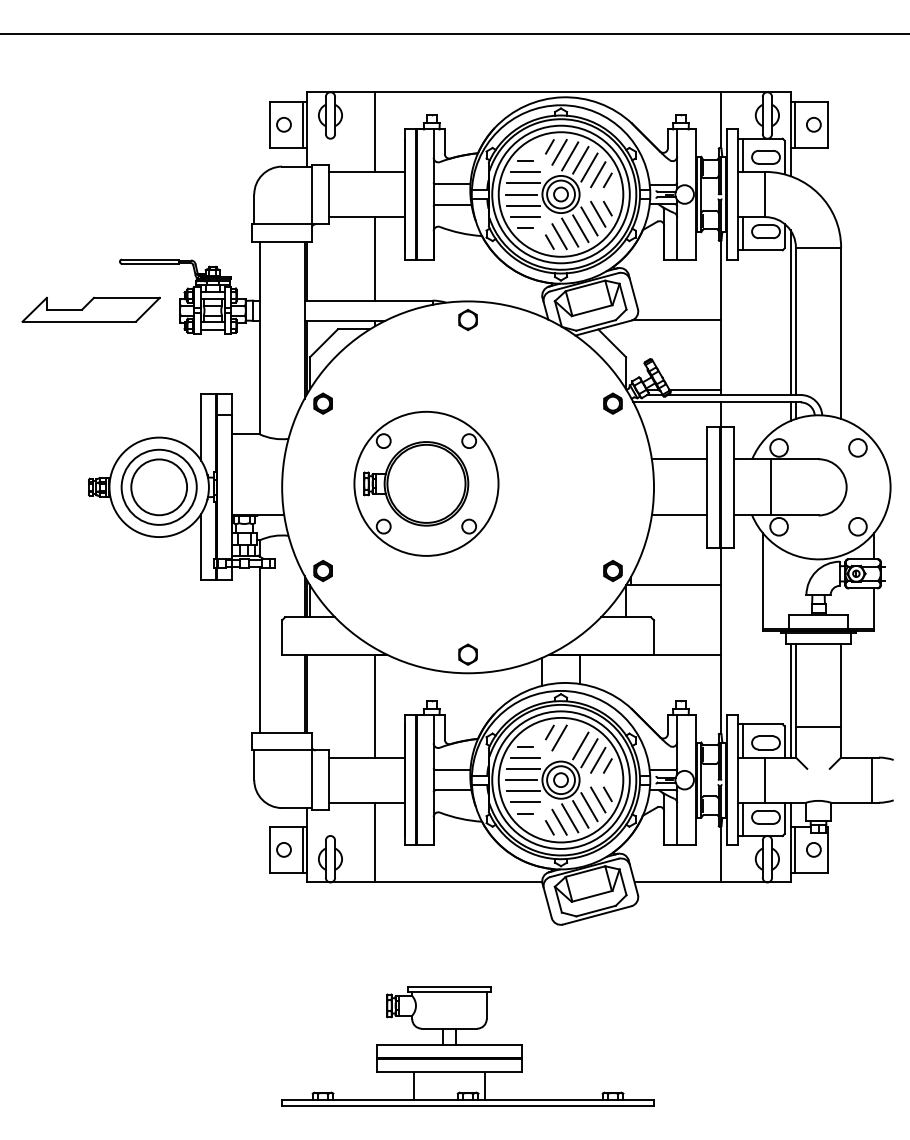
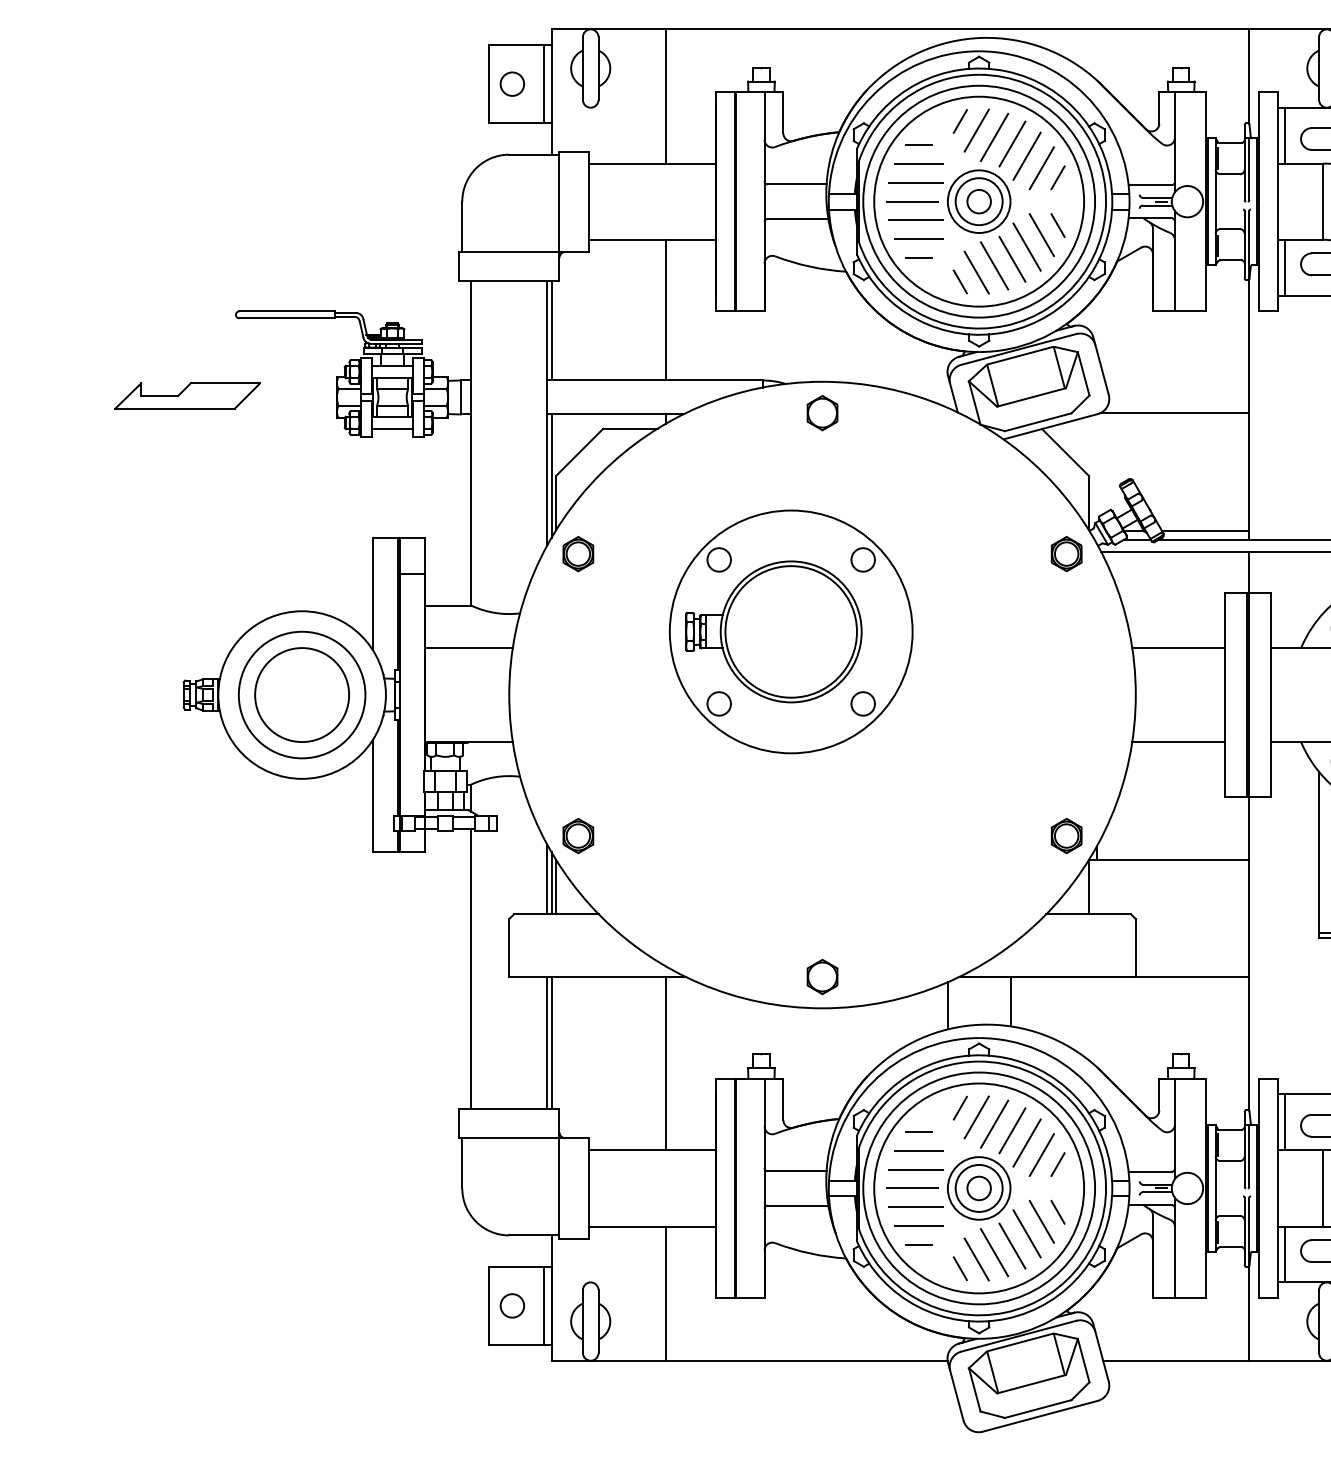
part: (91, 309) -> (188, 395), size x0.62
line: (257, 459) -> (467, 648), added
part: (426, 483) -> (791, 631), moved
line: (570, 742) -> (995, 1124), added

